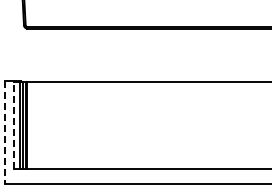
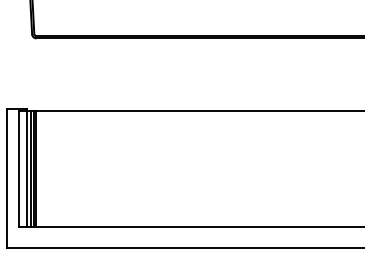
line: (14, 125) -> (19, 168), dashed -> solid
line: (5, 132) -> (7, 178), dashed -> solid

